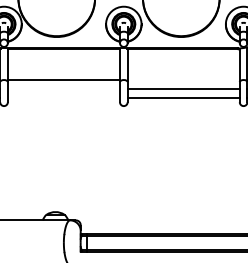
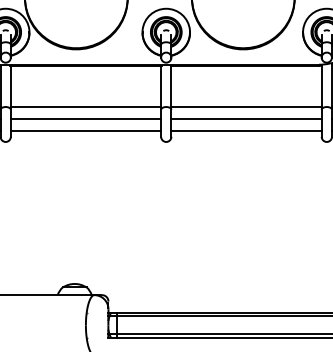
line: (183, 79) -> (246, 106), added
line: (63, 89) -> (85, 119), added
line: (63, 98) -> (85, 131), added

